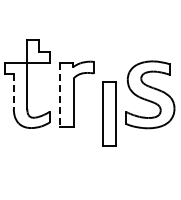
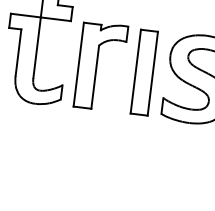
line: (13, 91) -> (18, 52), dashed -> solid
line: (60, 94) -> (79, 64), dashed -> solid
part: (109, 113) -> (143, 72), moved

